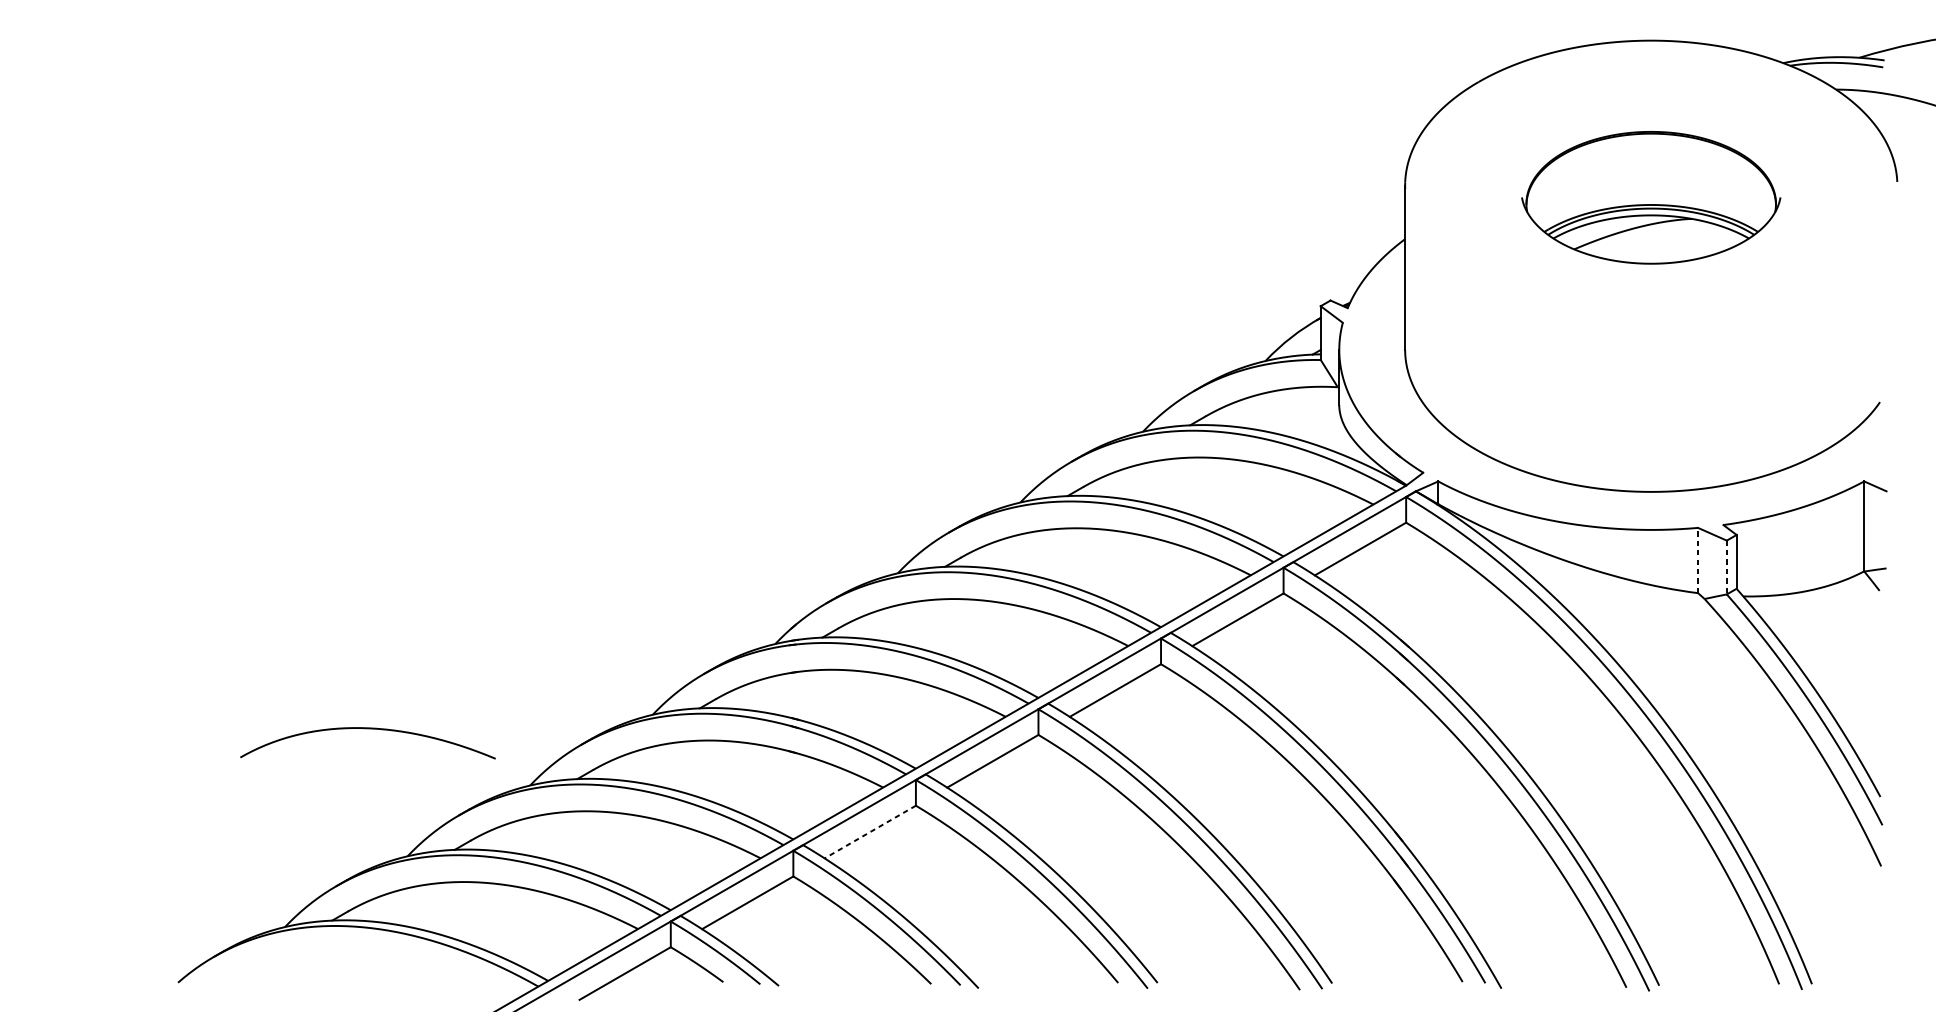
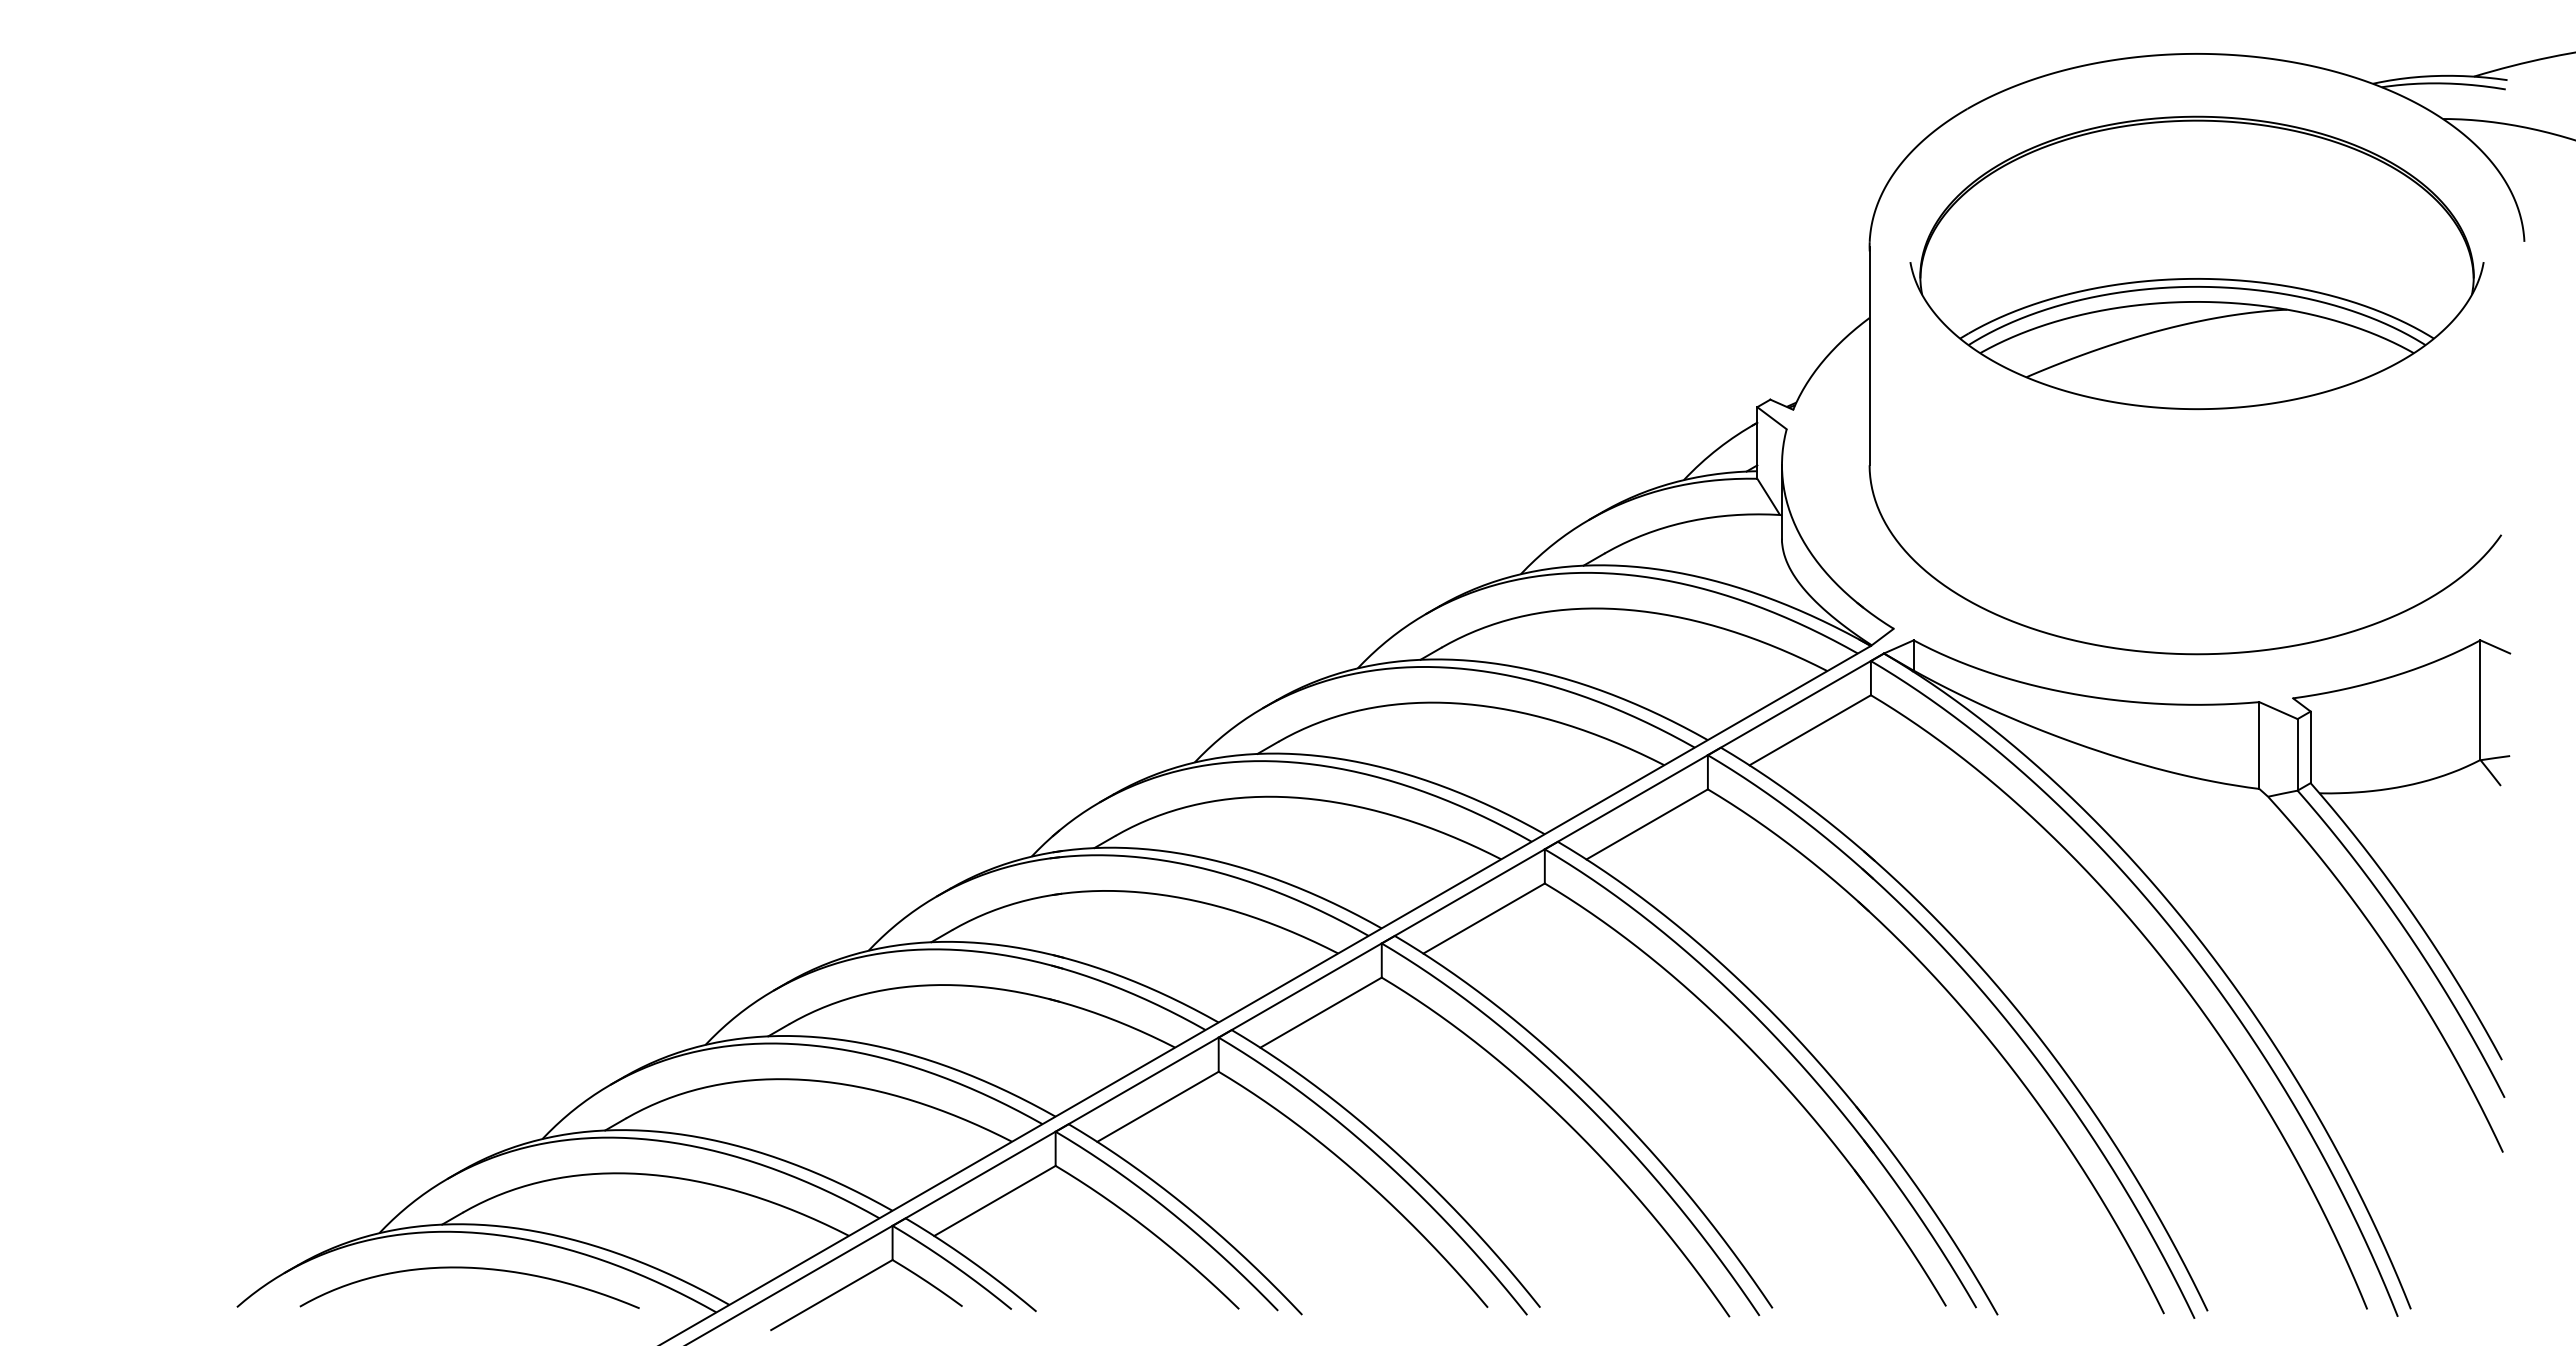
part: (1650, 197) -> (2196, 262), size x1.67
line: (1698, 560) -> (2259, 745), dashed -> solid
line: (1726, 567) -> (2297, 754), dashed -> solid
curve: (367, 728) -> (469, 1268), moved
line: (869, 832) -> (1157, 1107), dashed -> solid

